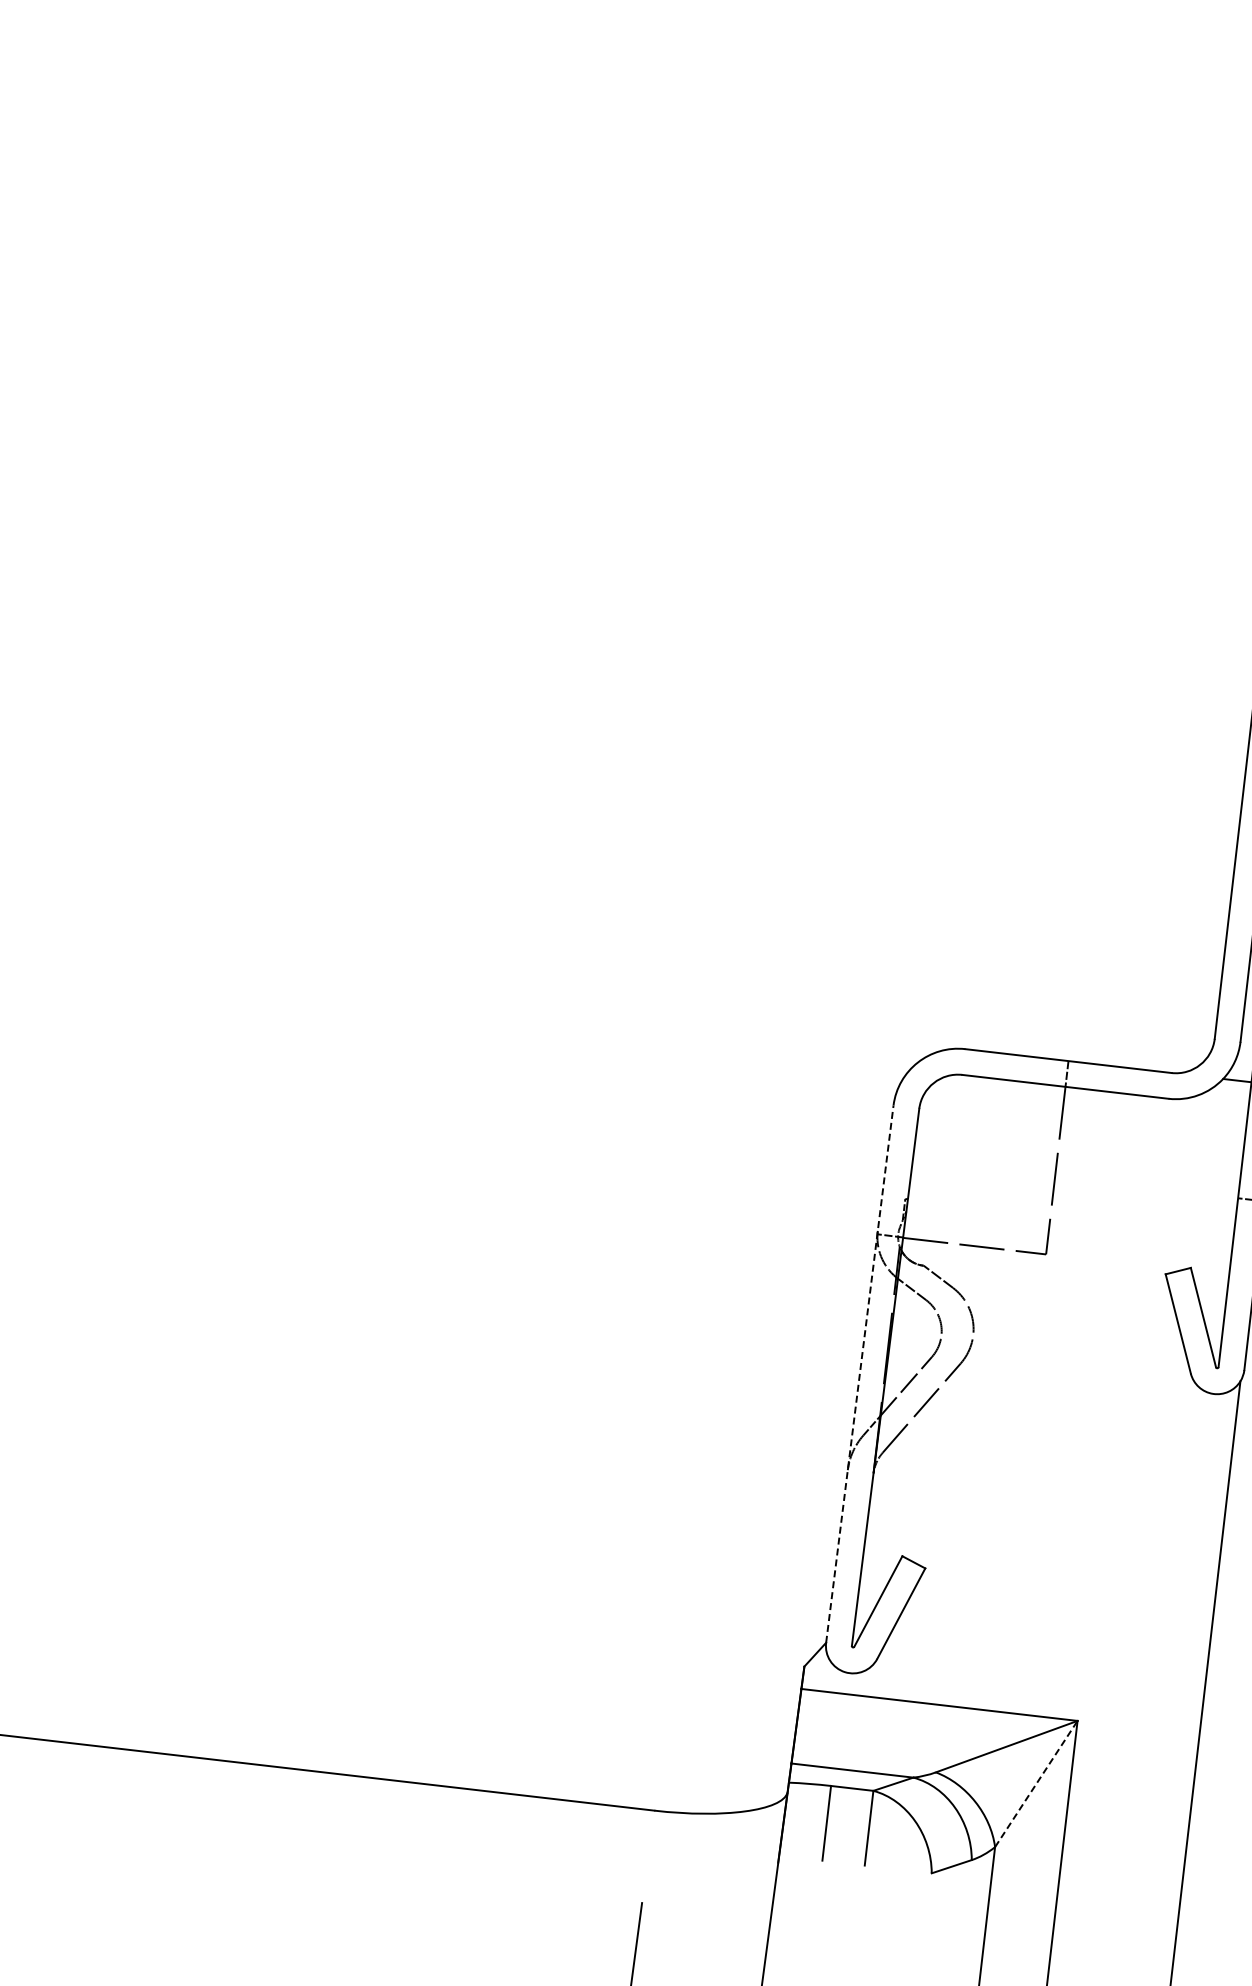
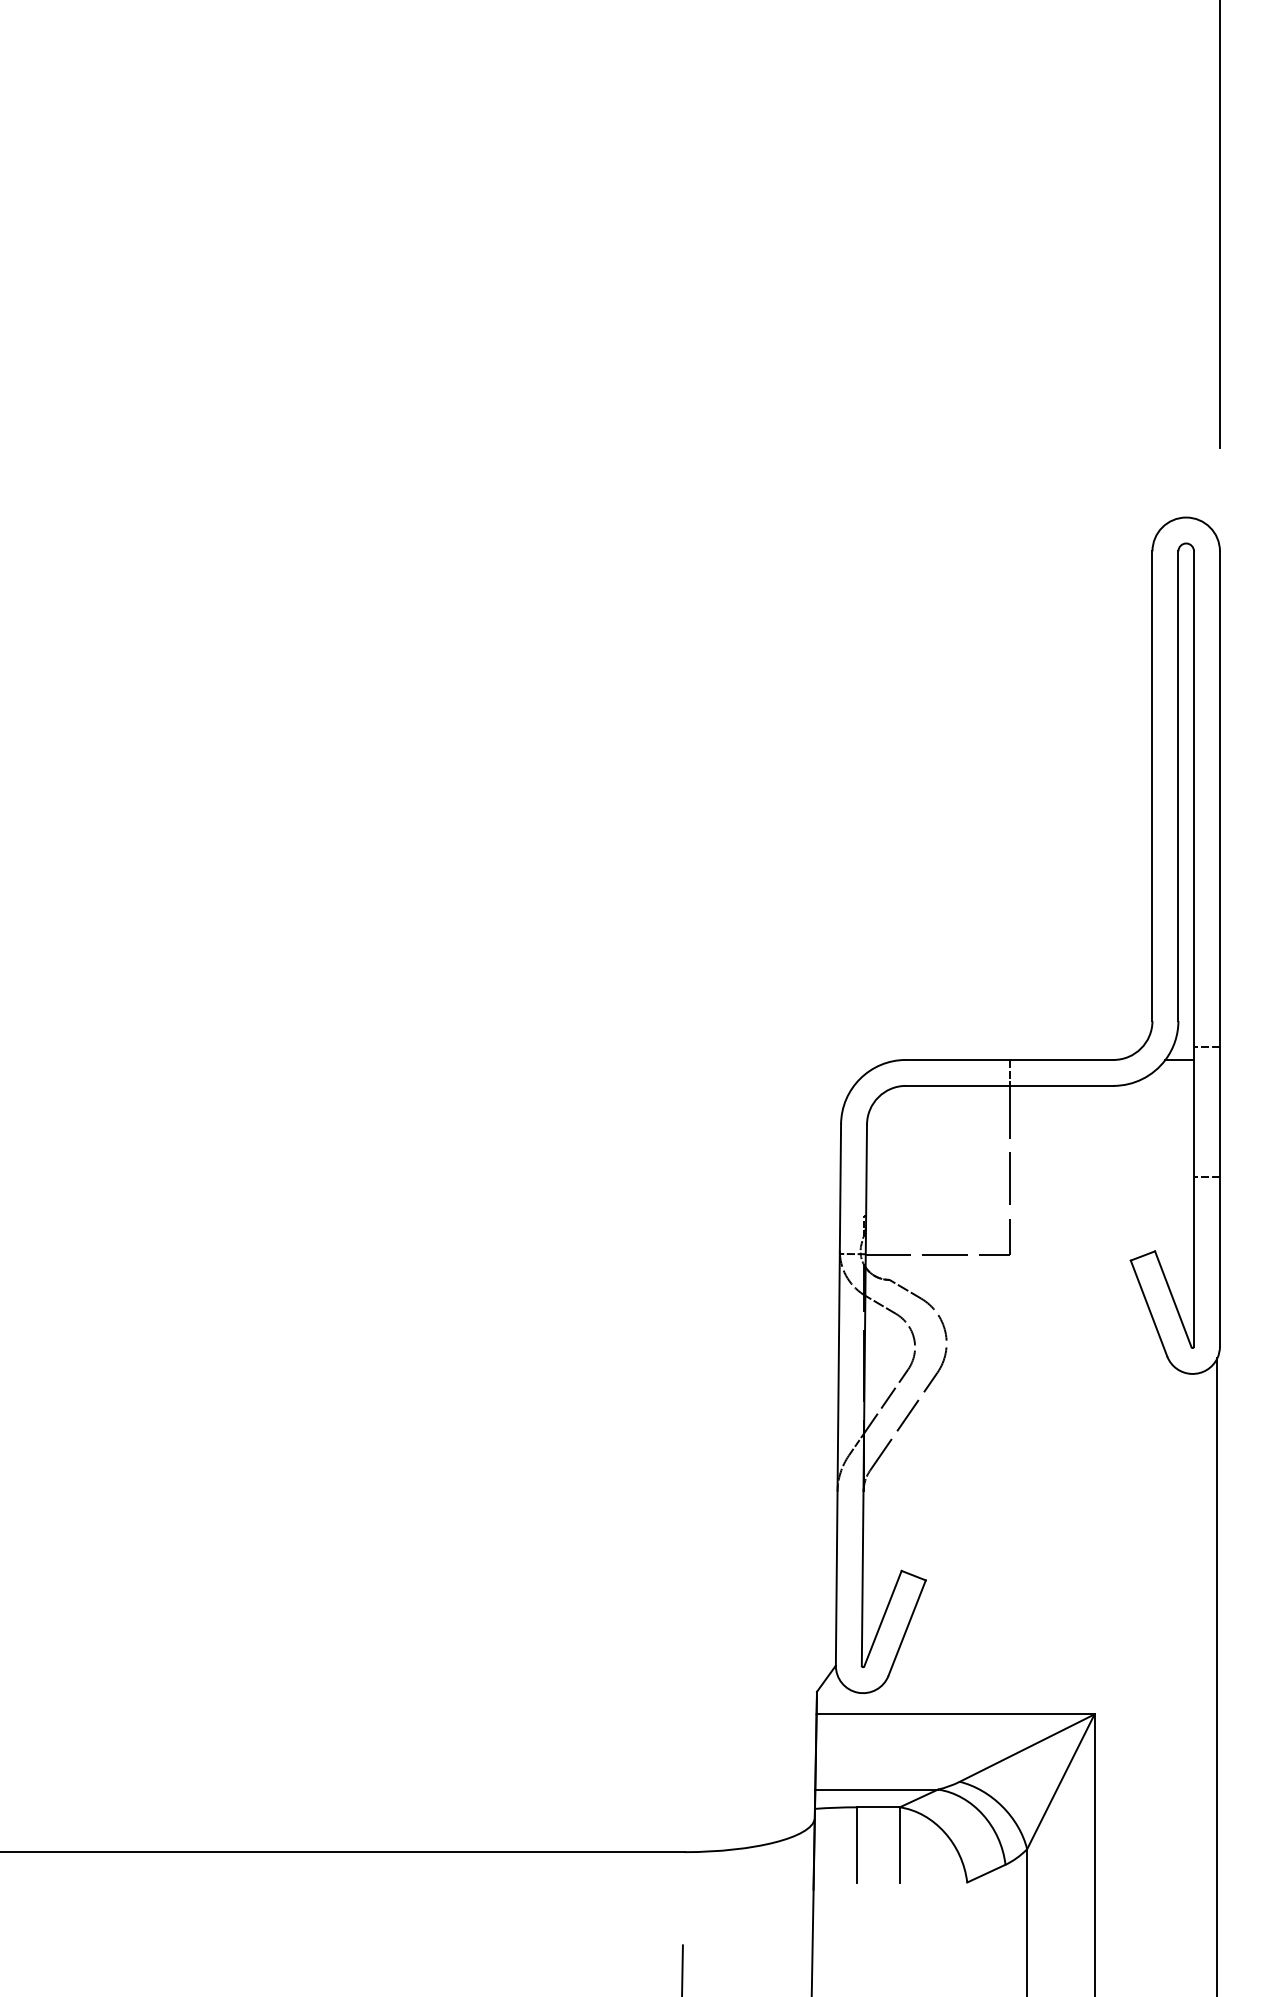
line: (859, 1373) -> (838, 1394), dashed -> solid
line: (1036, 1783) -> (1061, 1781), dashed -> solid

